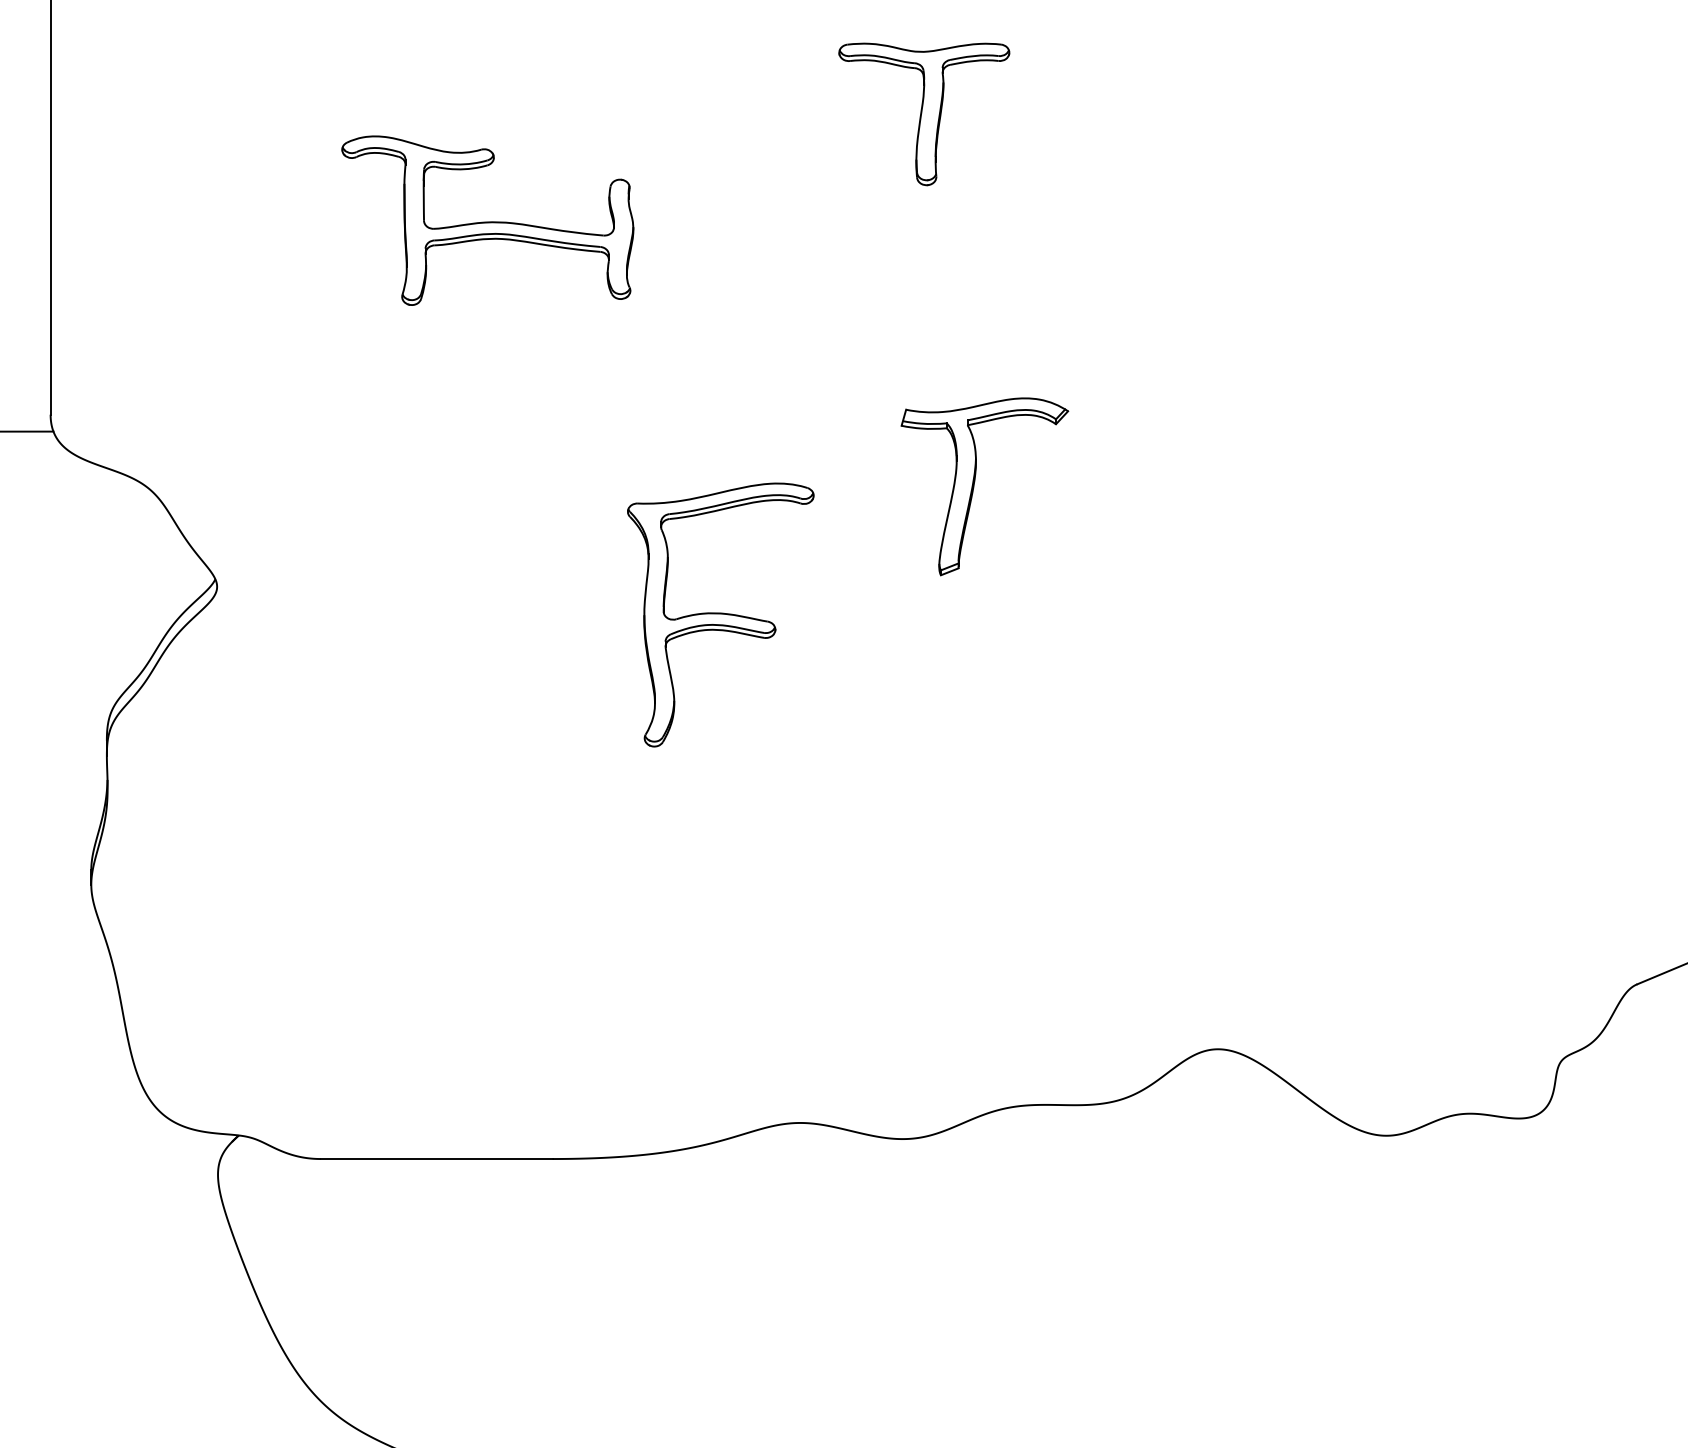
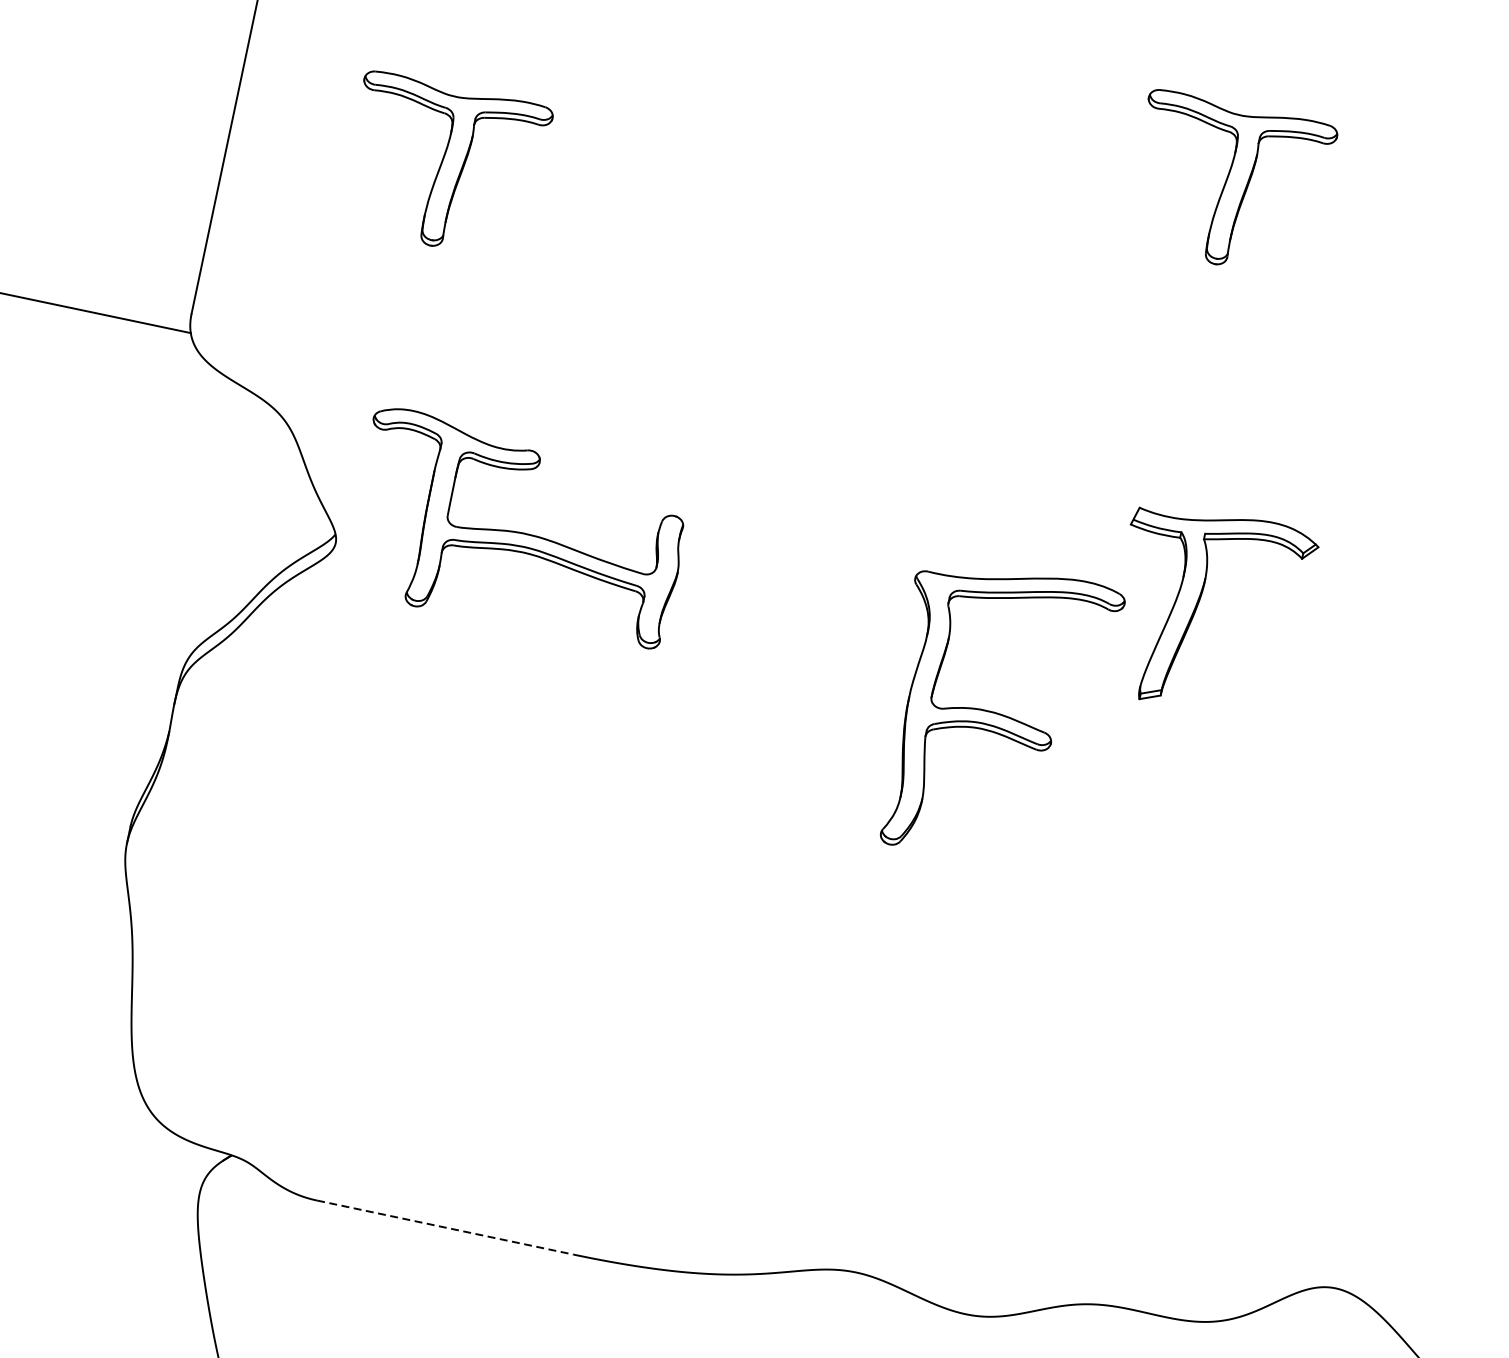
part: (487, 220) -> (518, 530), moved
part: (242, 241) -> (444, 166), added
part: (720, 614) -> (993, 713), moved
line: (436, 1159) -> (444, 1228), solid -> dashed

